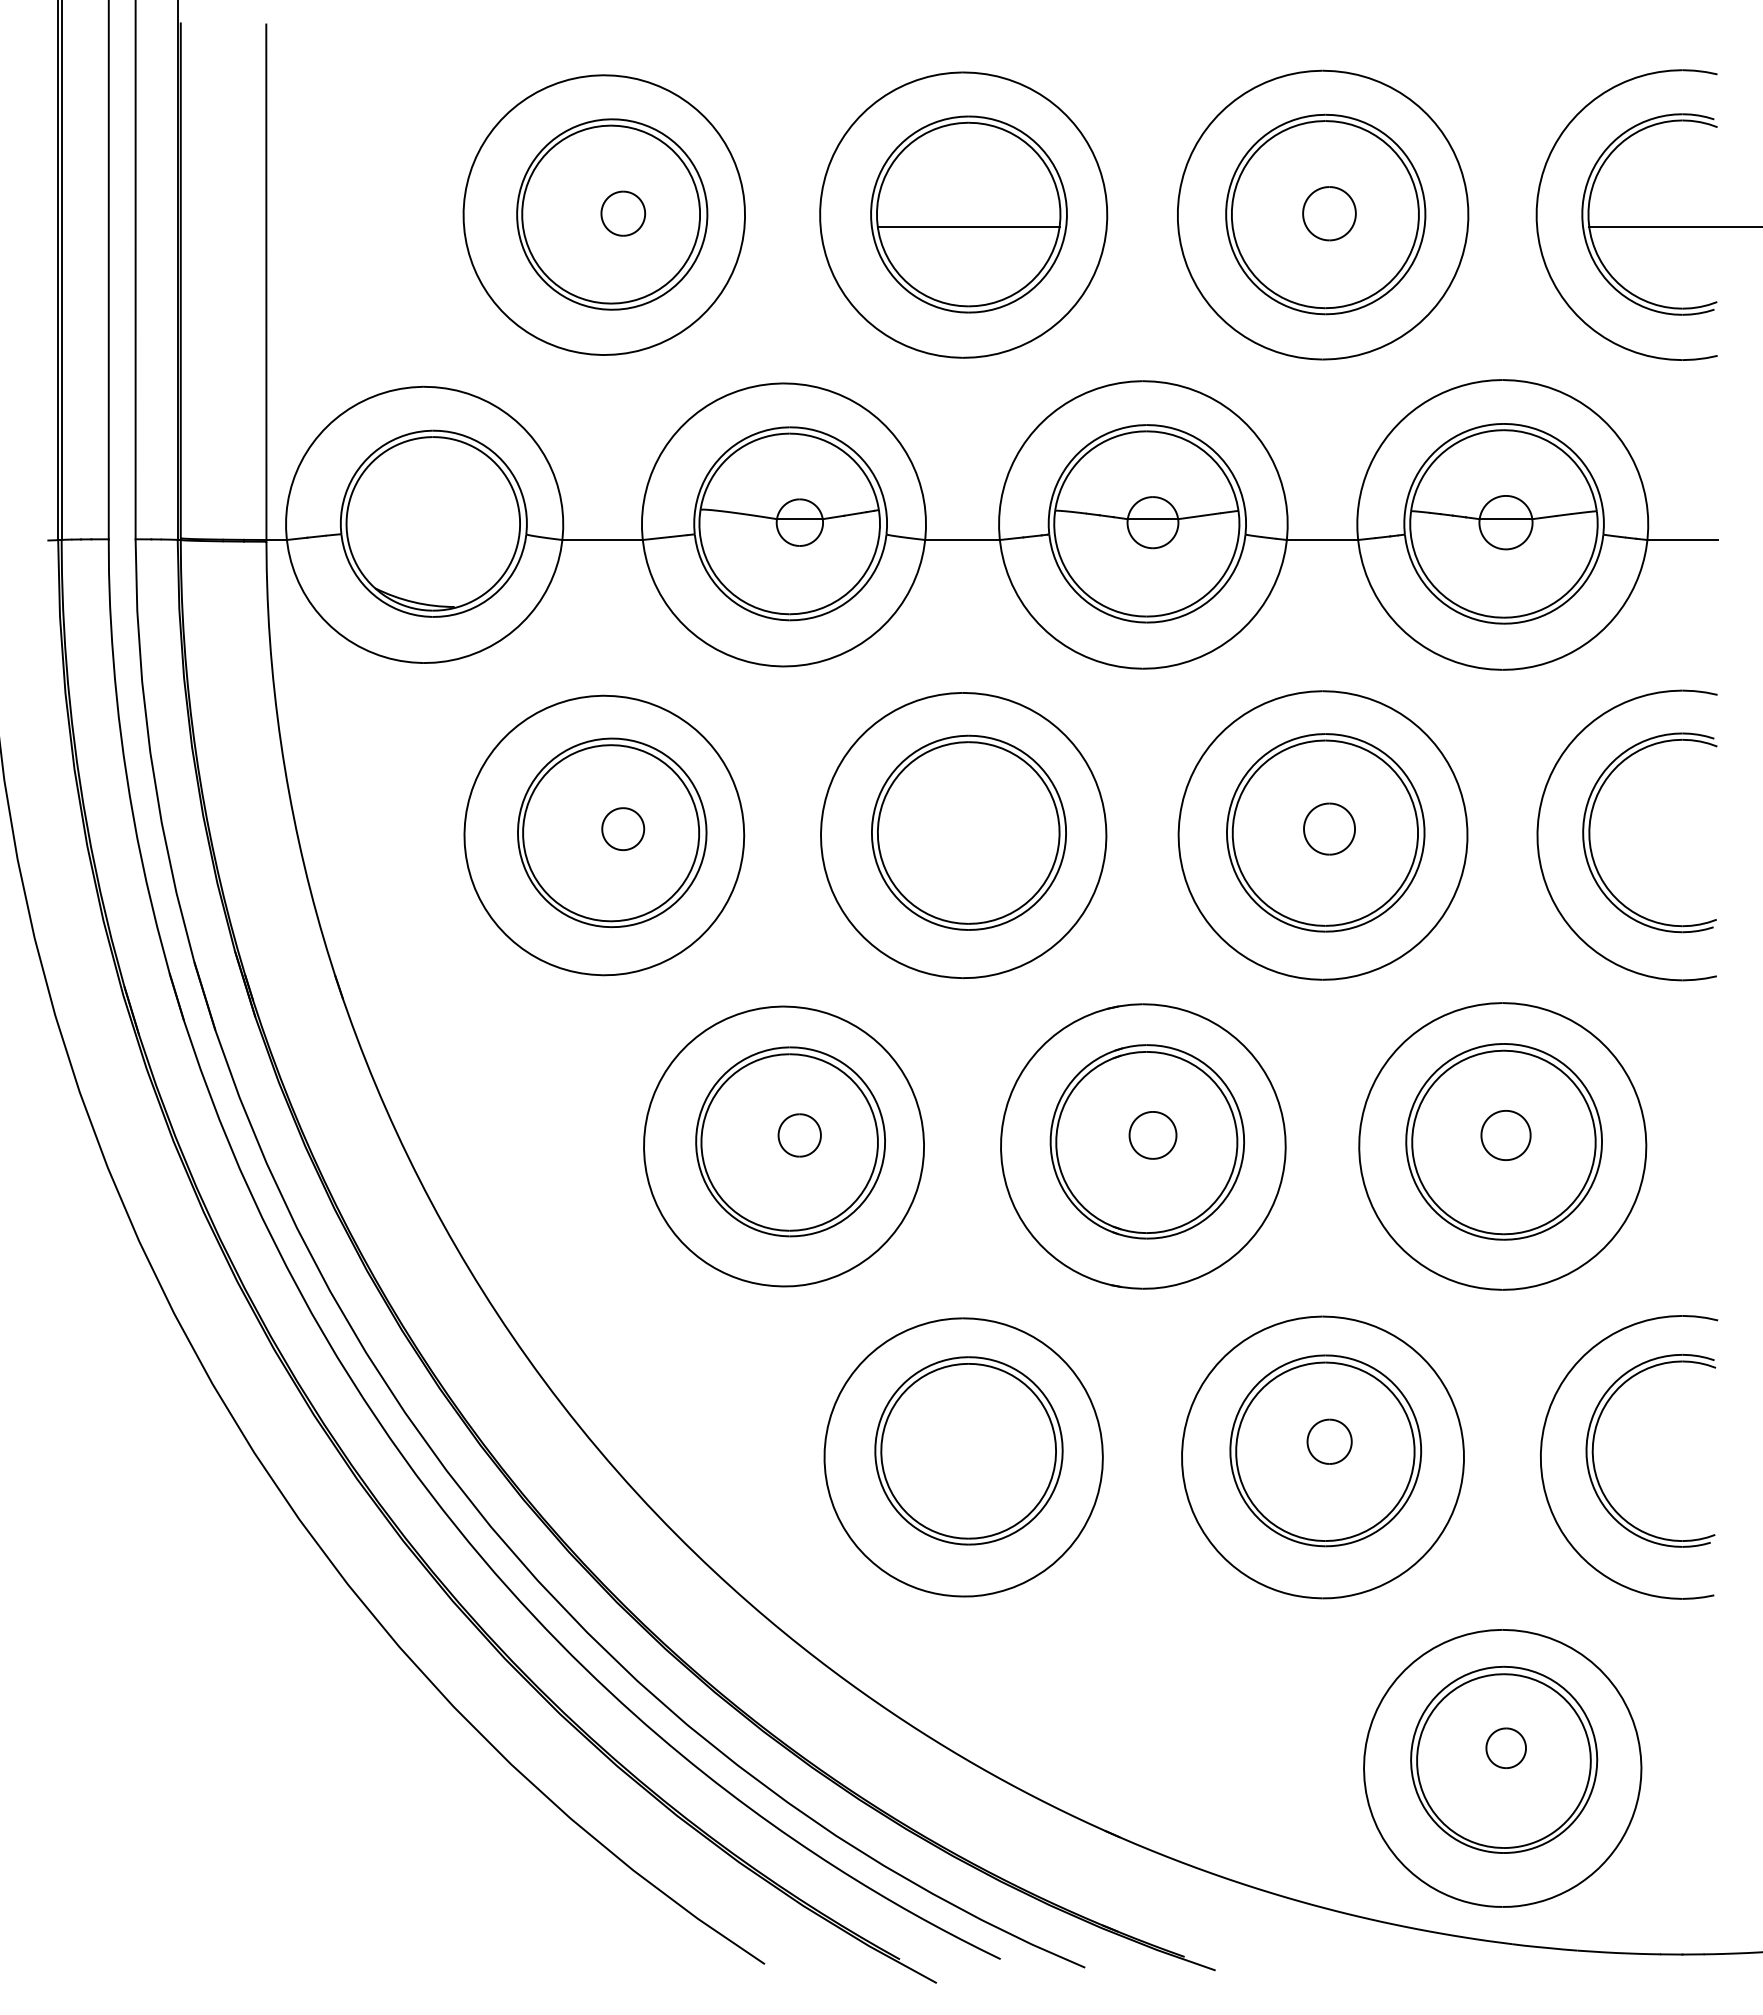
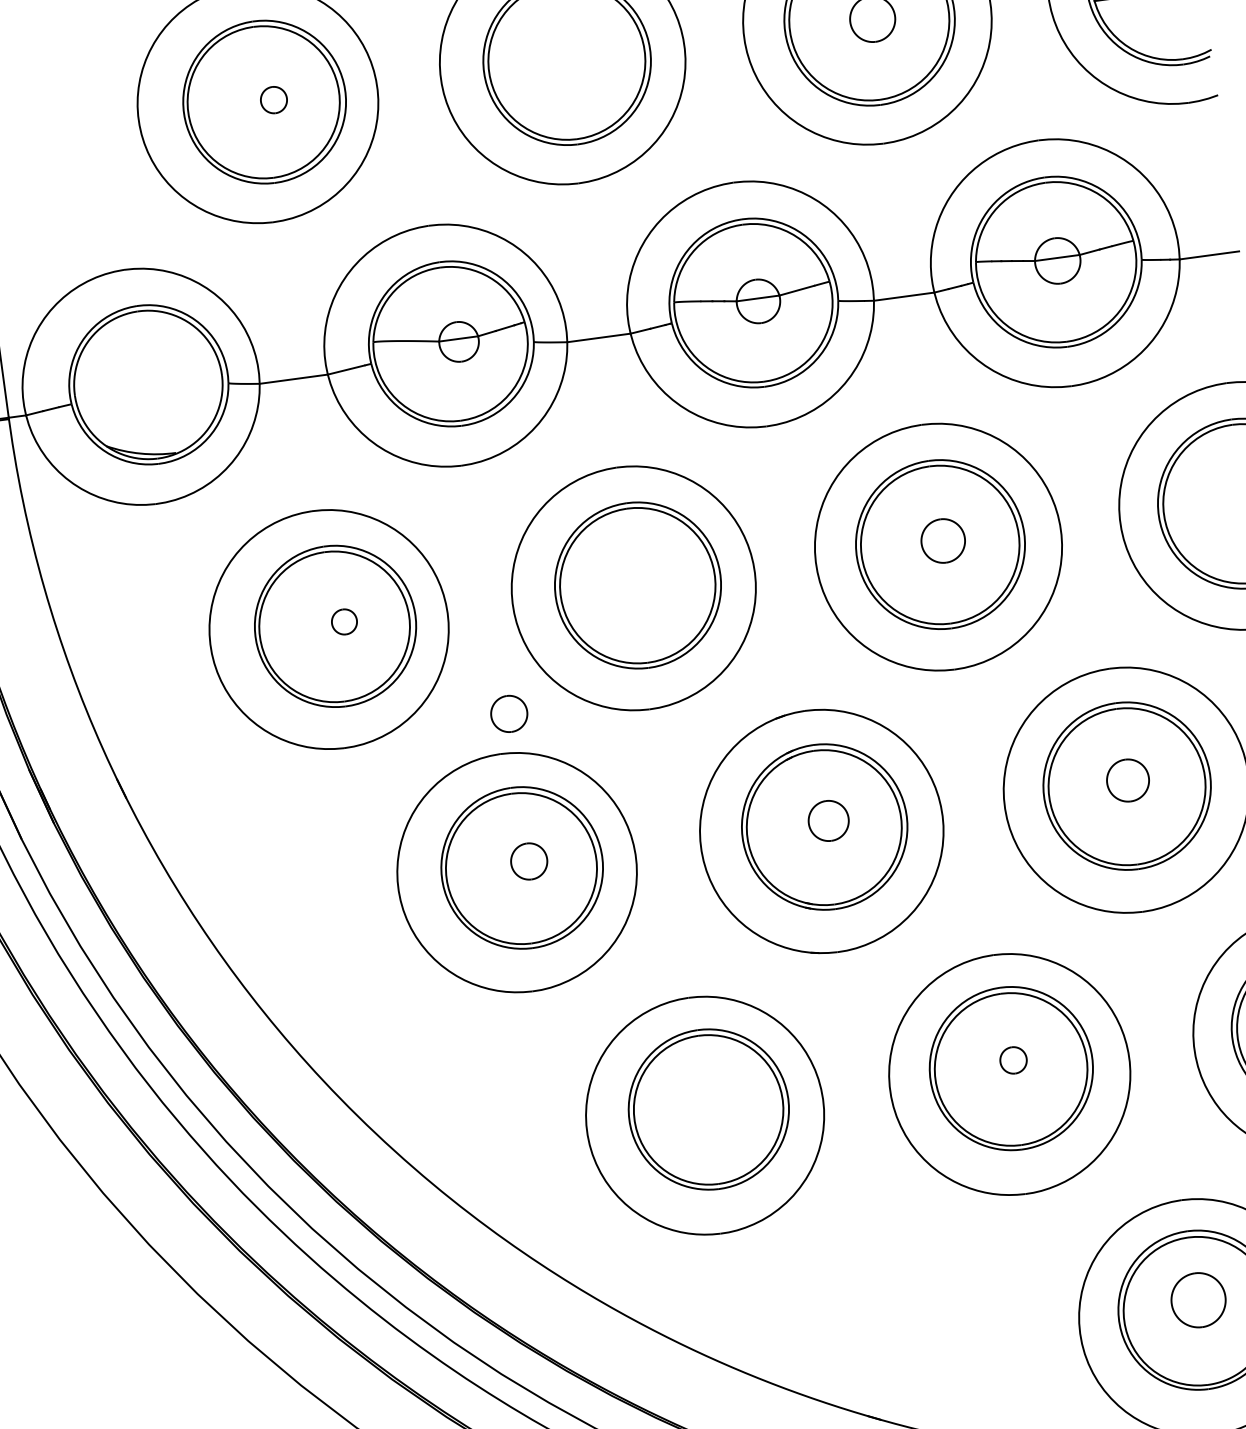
part: (623, 213) -> (274, 99), size x0.7
line: (968, 227) -> (568, 72), removed
part: (623, 828) -> (344, 621), size x0.7
part: (799, 961) -> (509, 714), added
part: (1329, 1441) -> (1013, 1060), size x0.7
part: (1505, 1747) -> (1197, 1299), size x1.6

